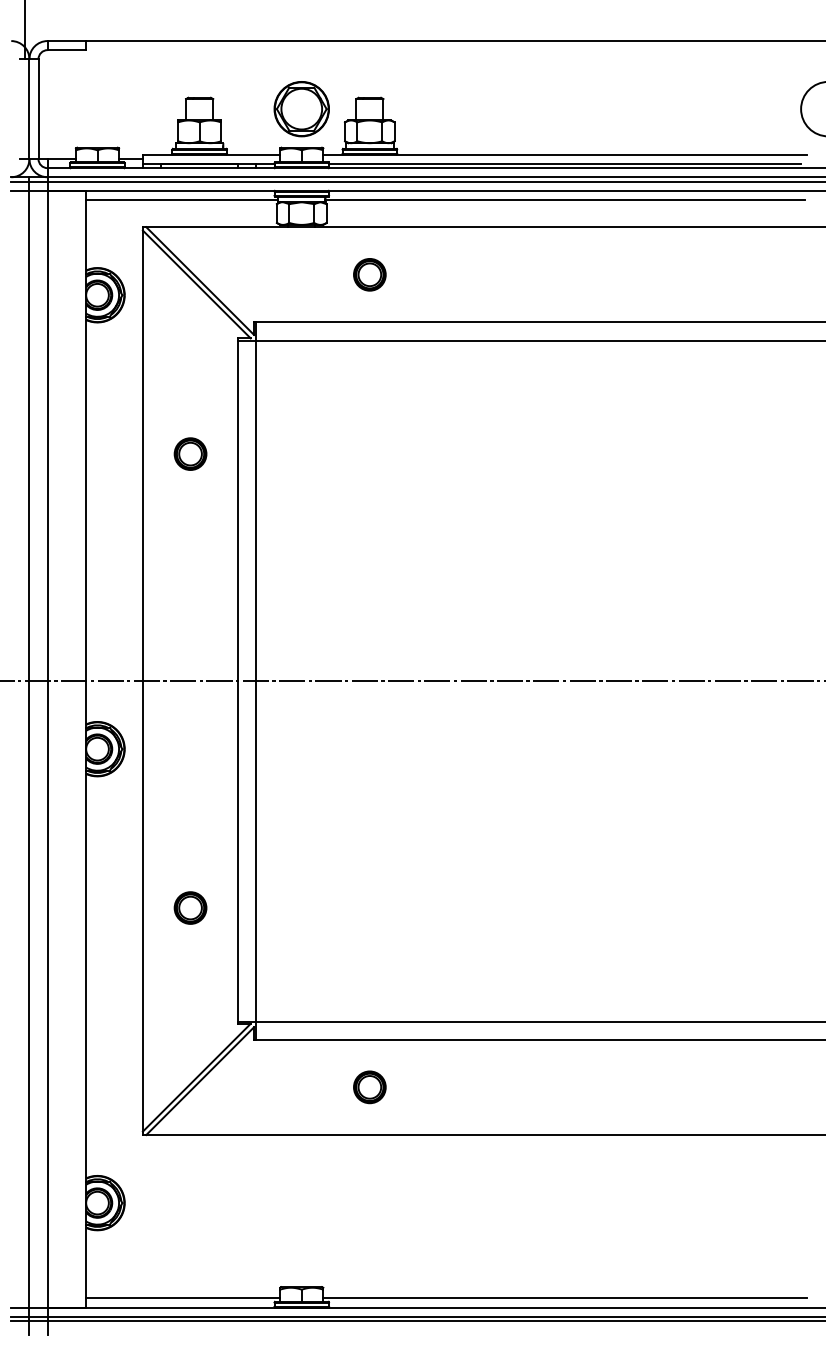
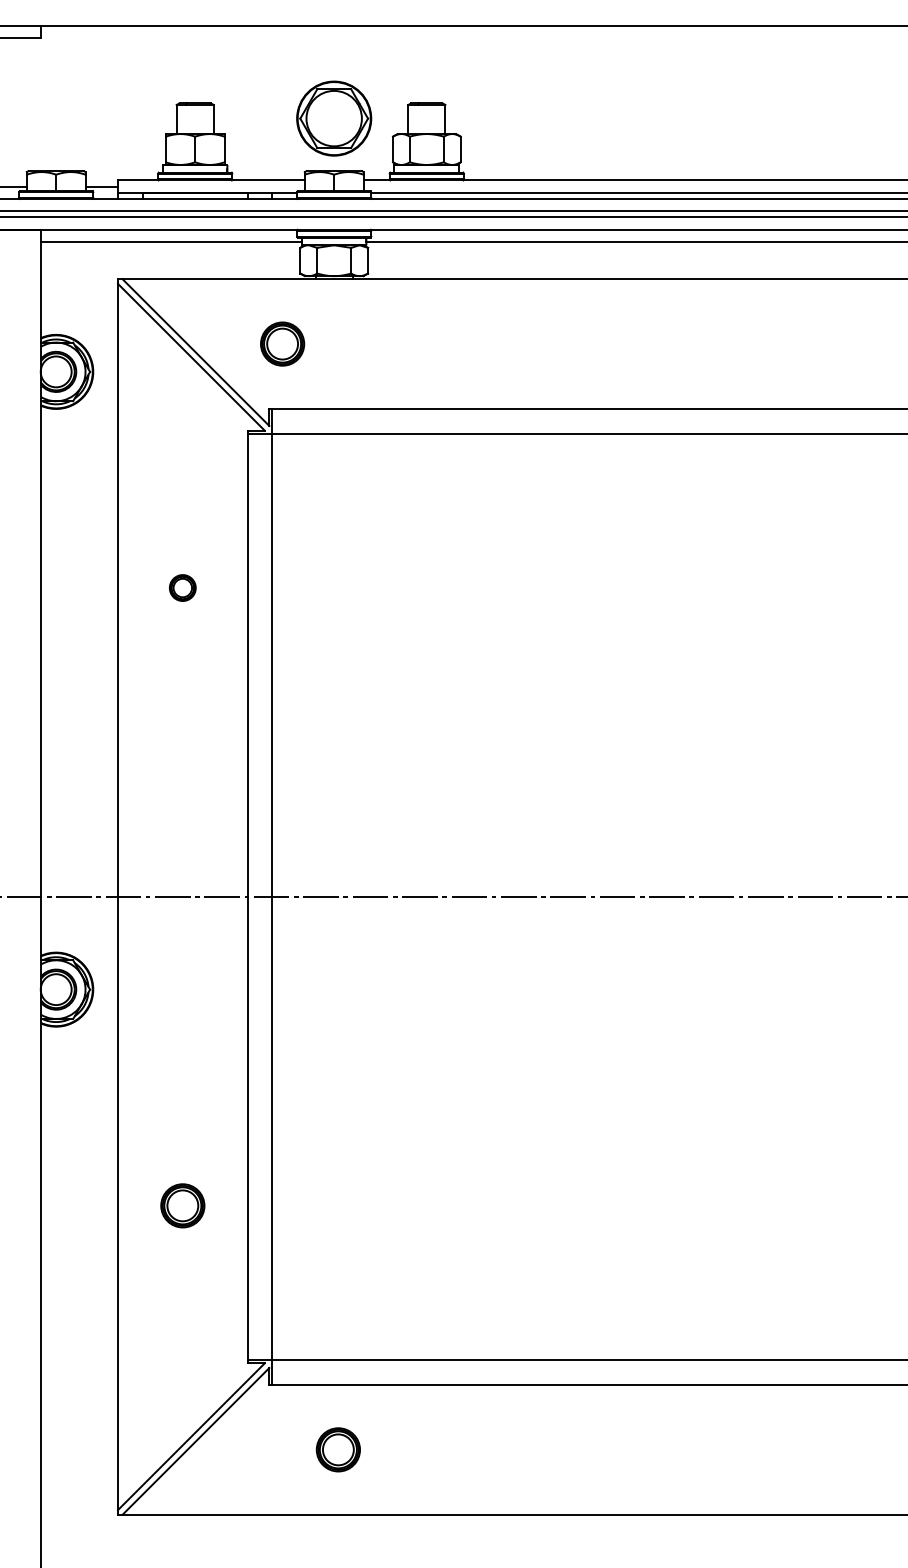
part: (369, 274) -> (282, 343), moved
part: (190, 453) -> (182, 587), size x0.6
part: (369, 1087) -> (337, 1450), moved

